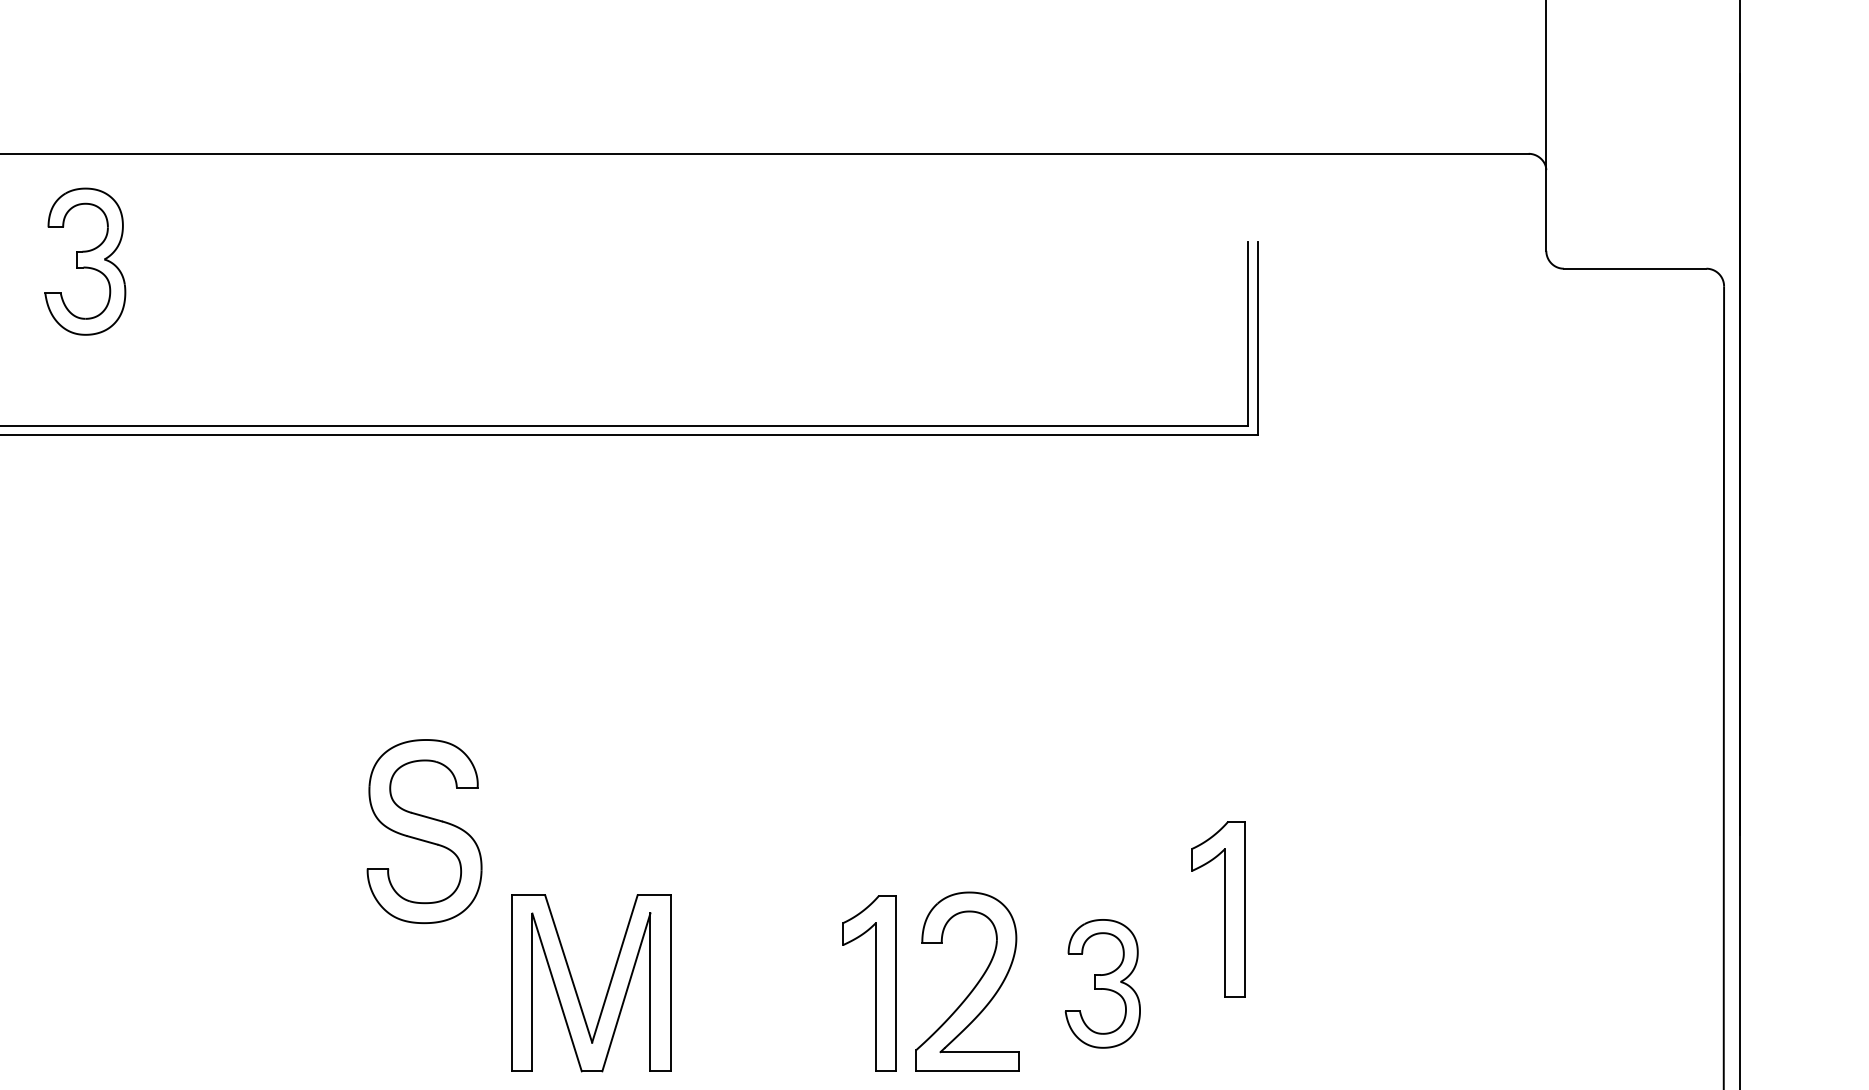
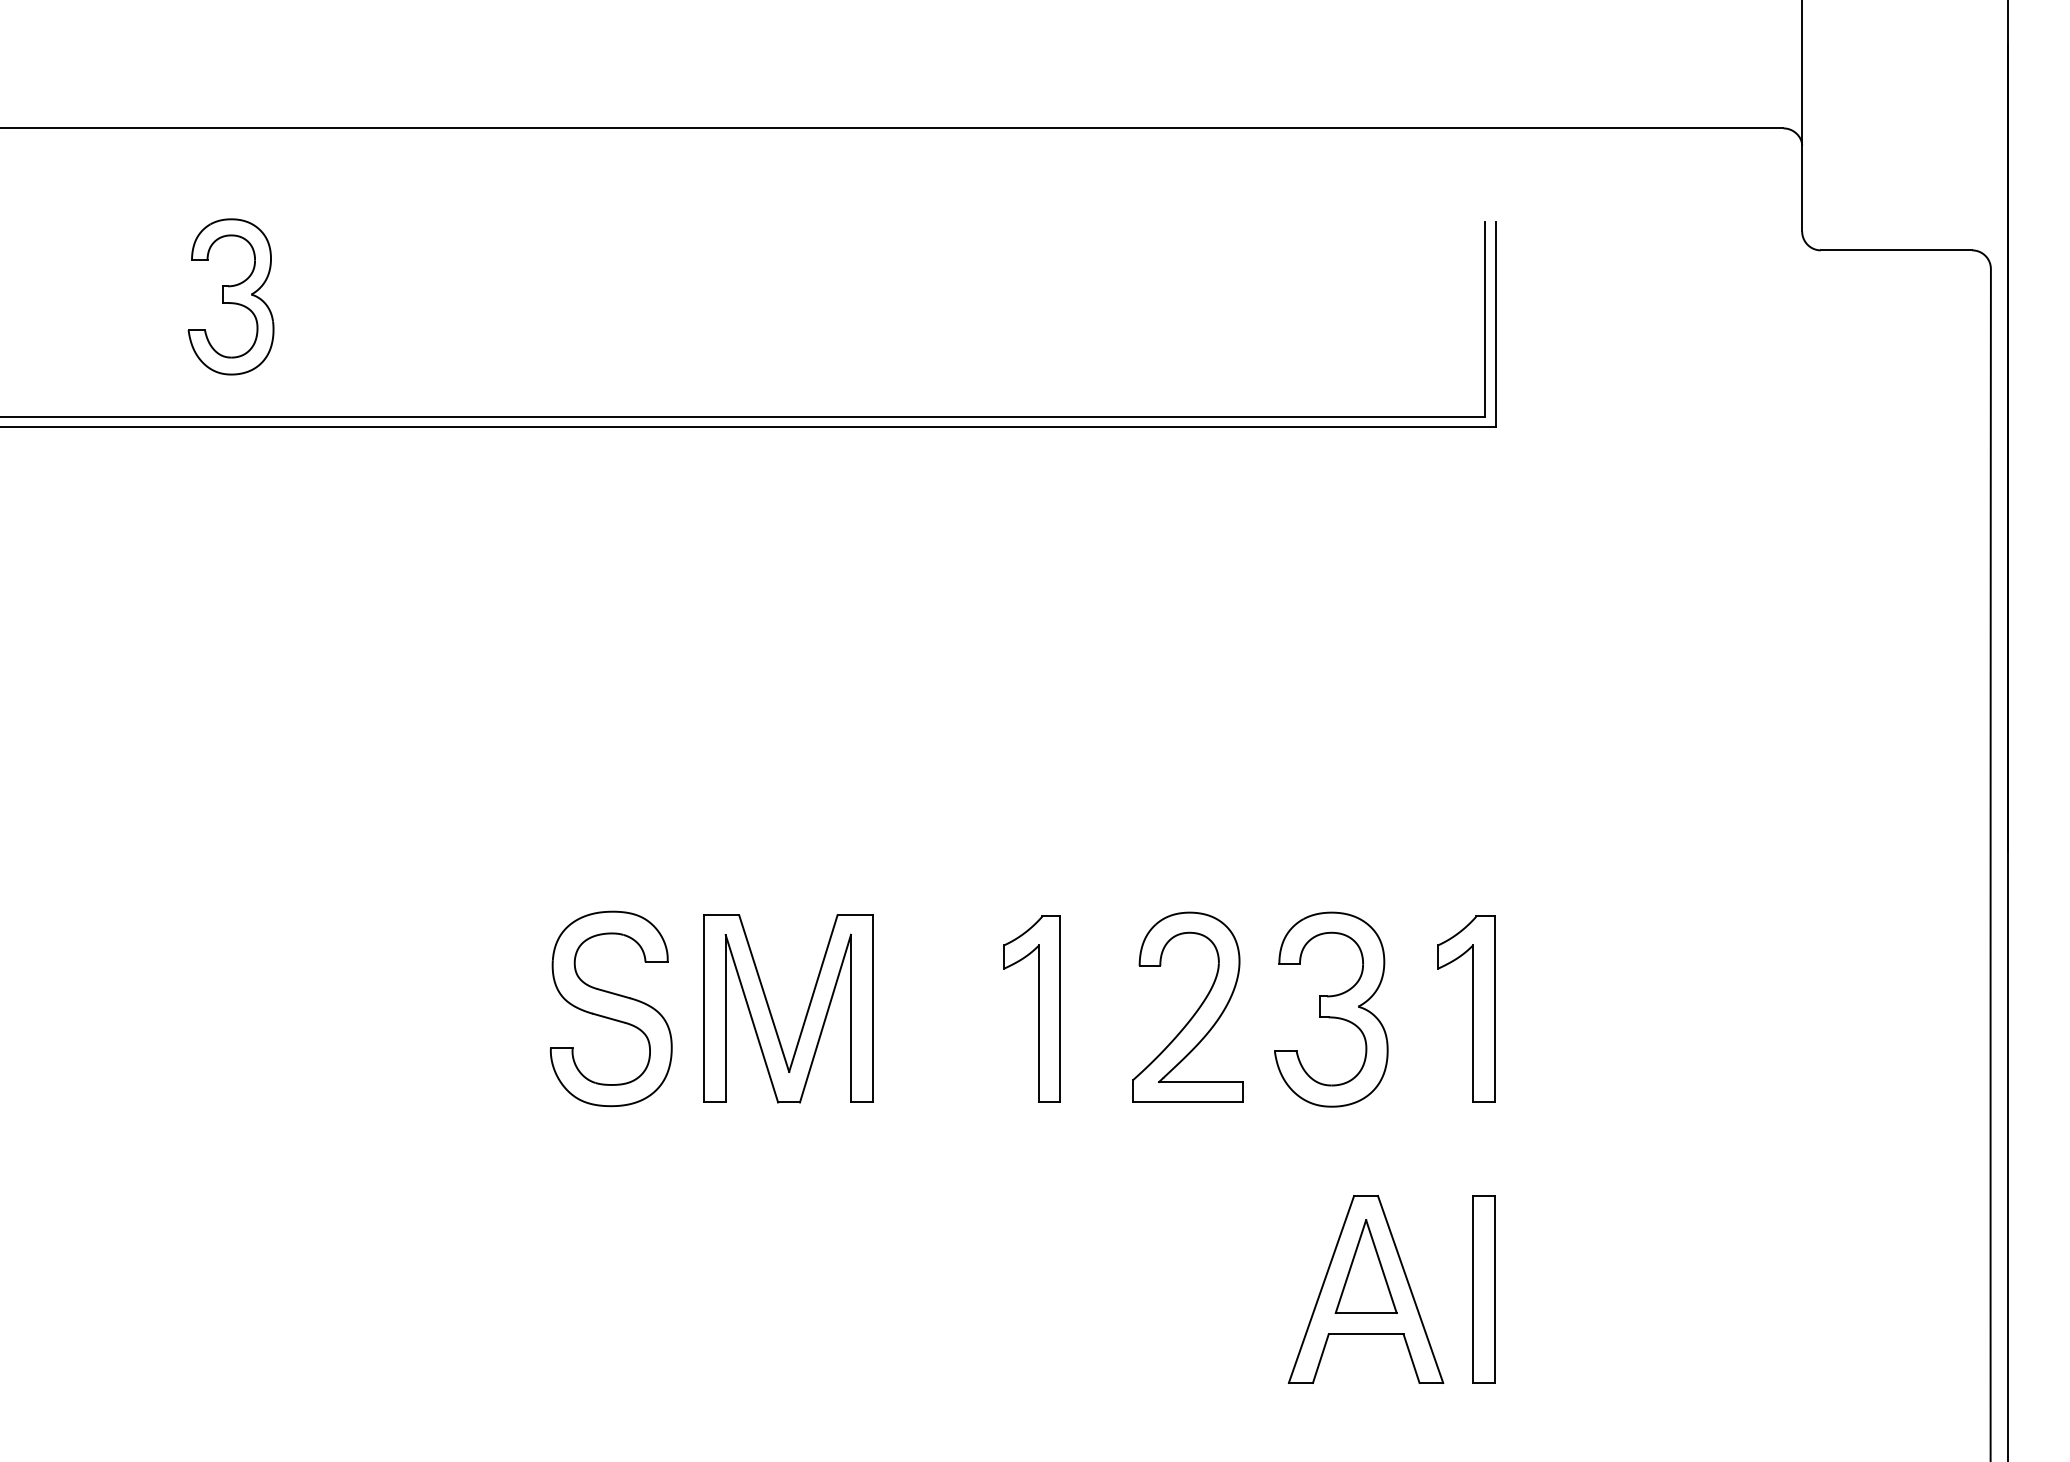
part: (84, 261) -> (230, 296), moved
part: (423, 831) -> (610, 1008), moved
part: (1218, 908) -> (1466, 1008), moved
part: (875, 982) -> (1038, 1008), moved
part: (1102, 983) -> (1331, 1009), size x1.43

